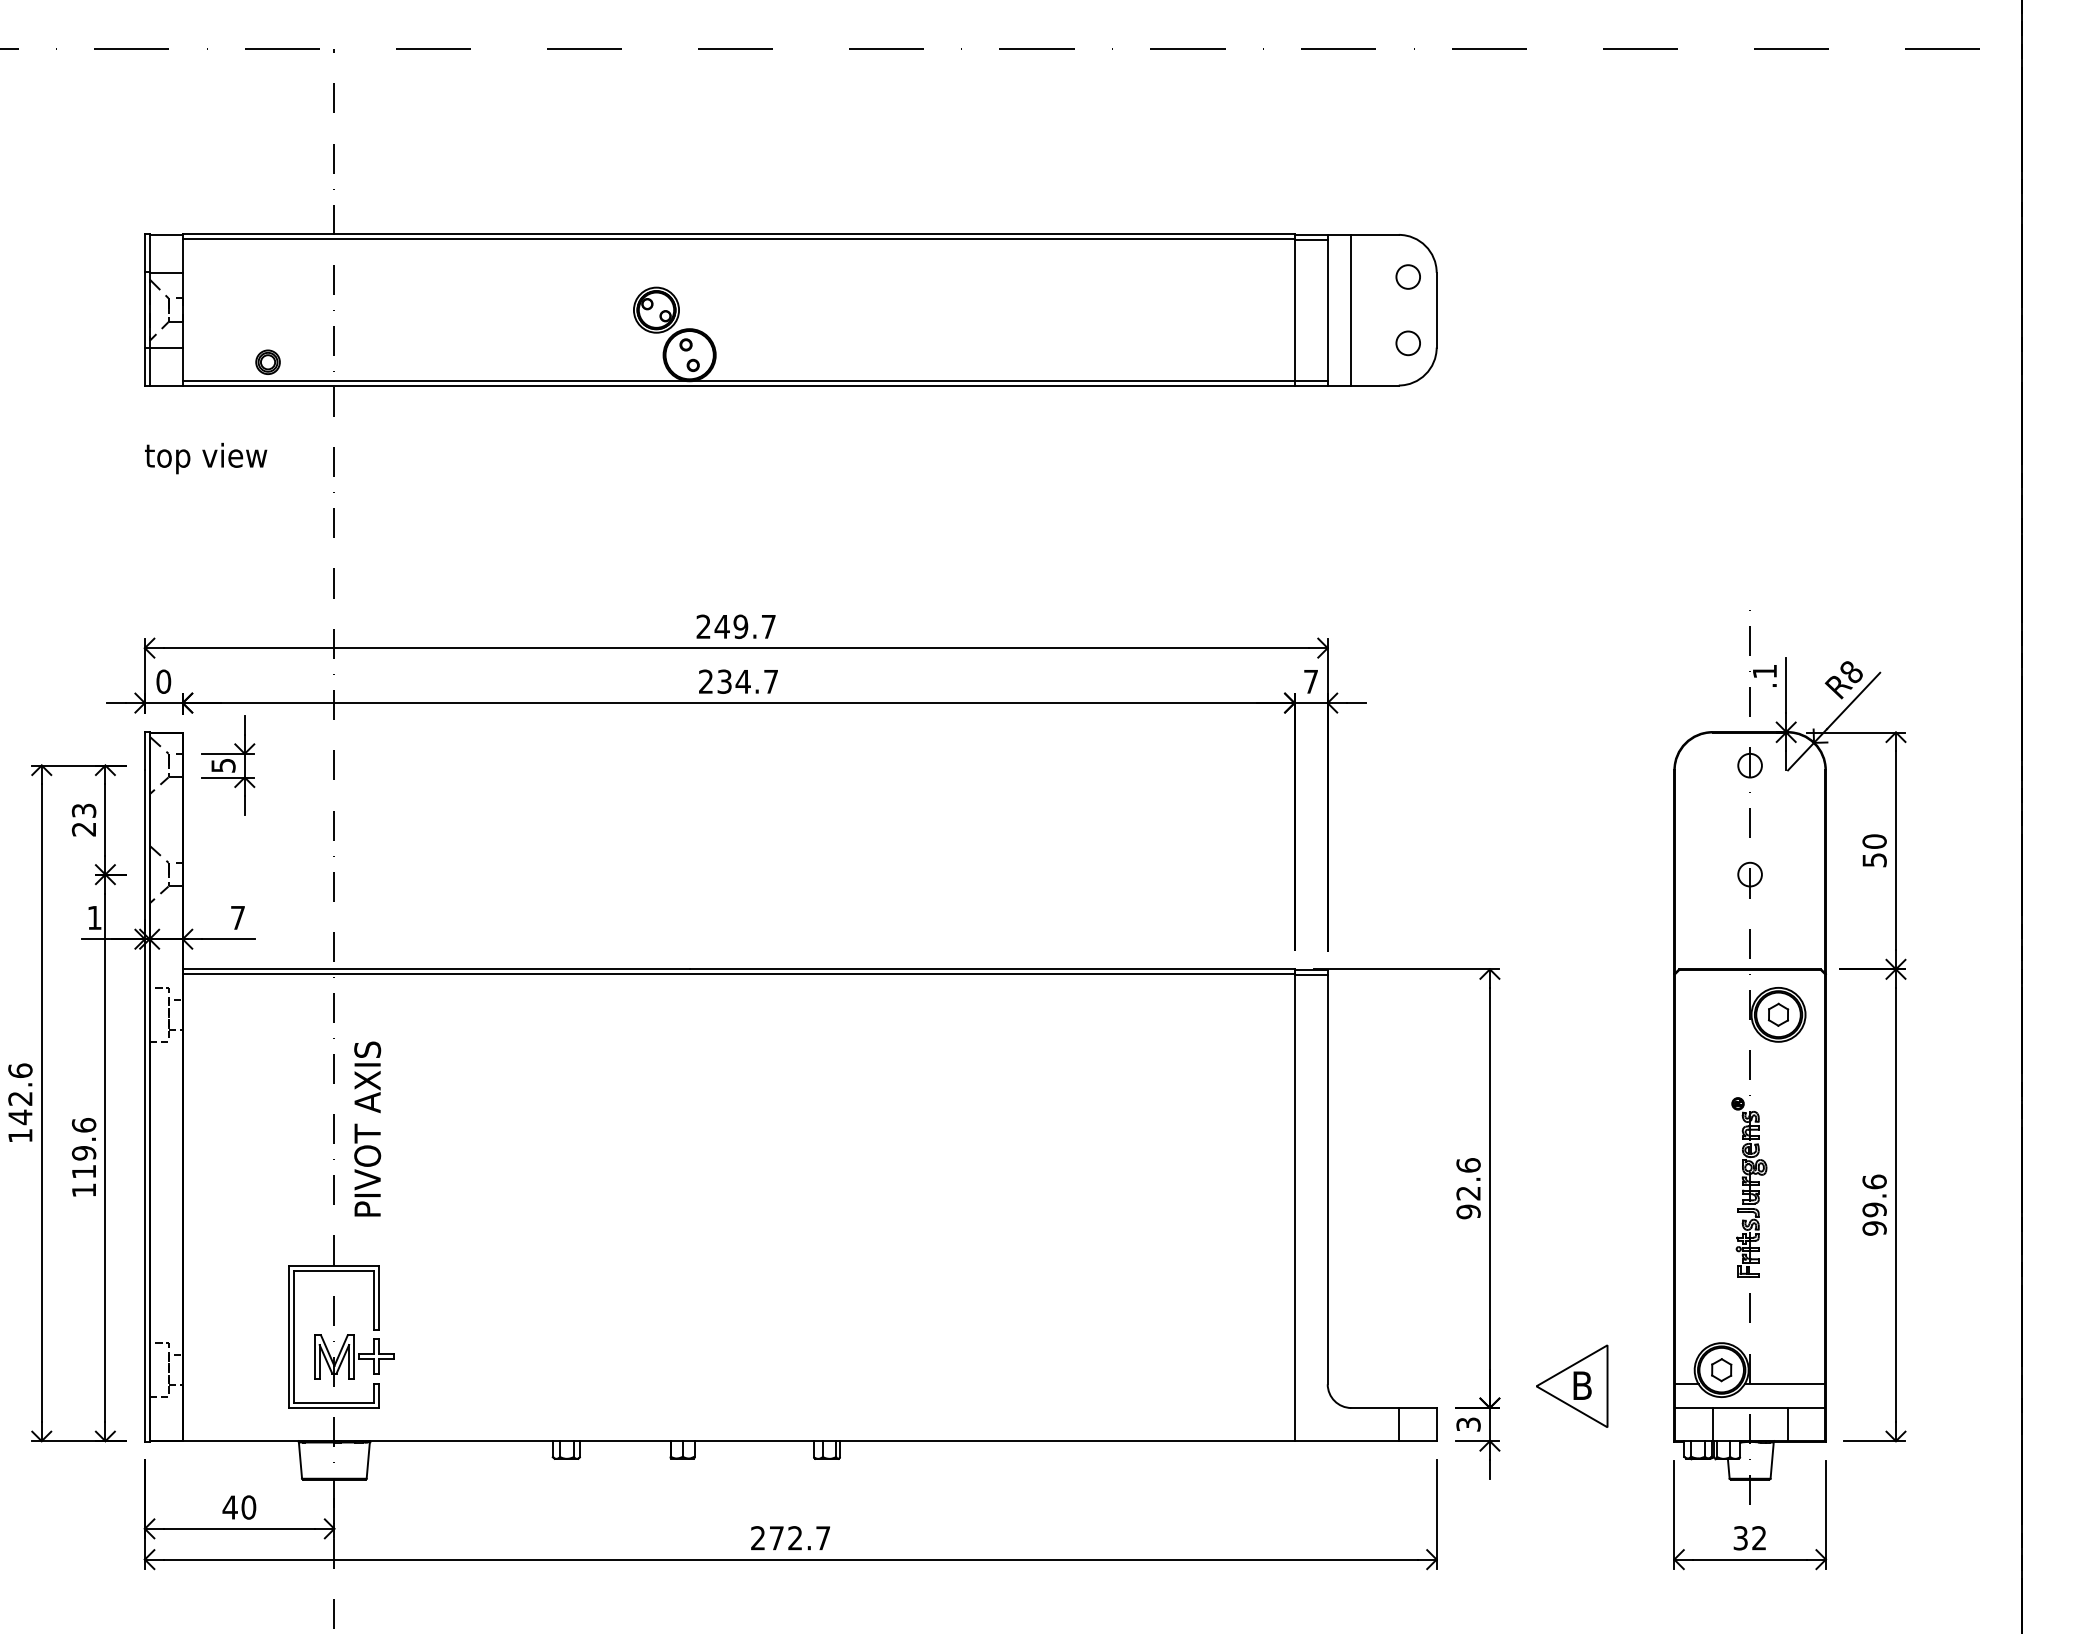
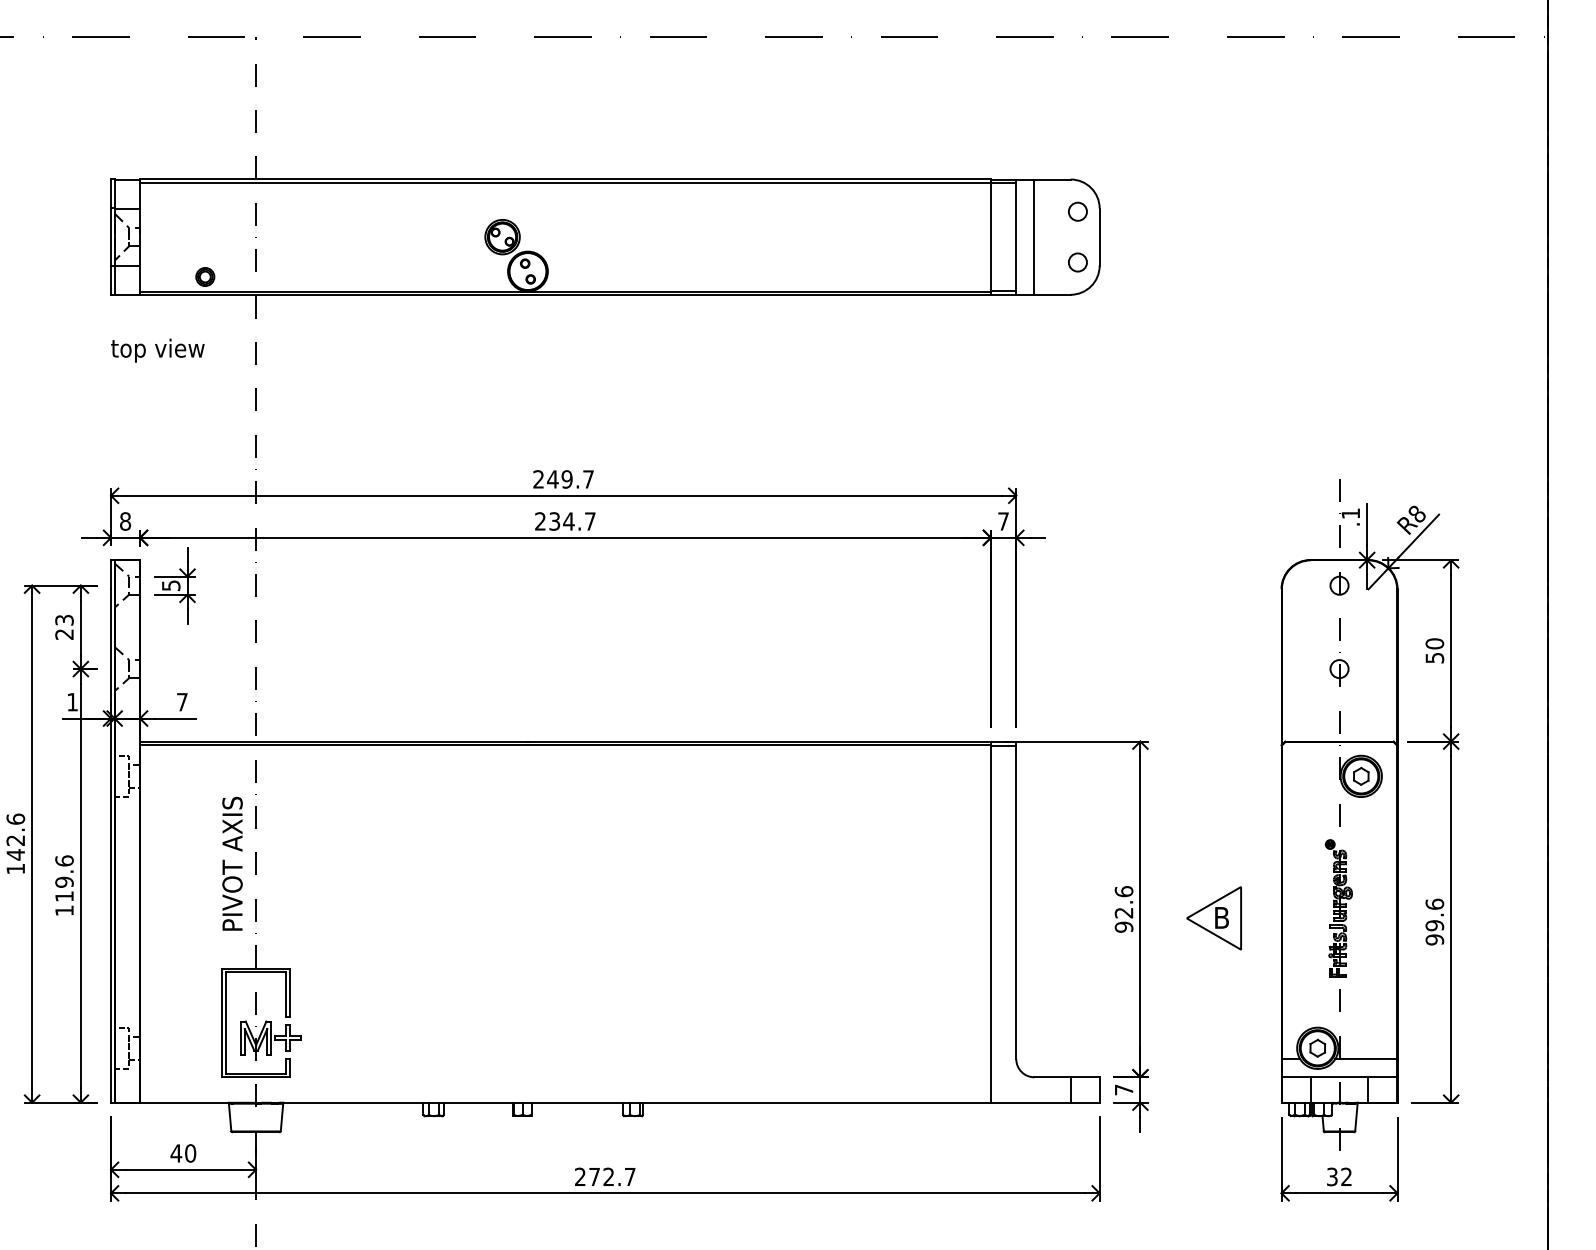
text: (163, 681) -> (125, 521), 0 -> 8
text: (367, 1128) -> (232, 863), moved
part: (1572, 1385) -> (1214, 917), moved
text: (1468, 1424) -> (1124, 1089), 3 -> 7

